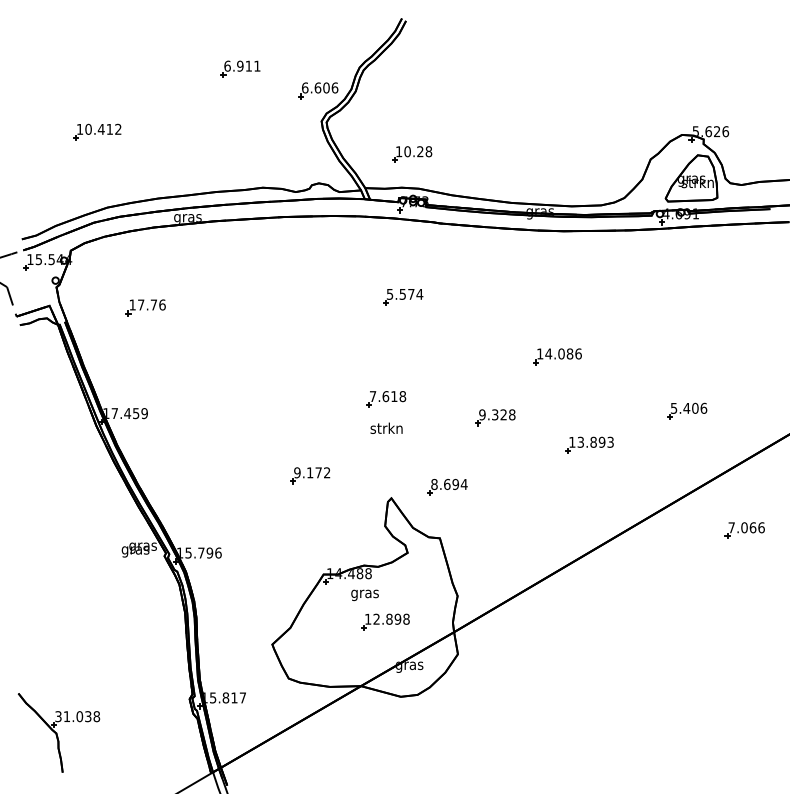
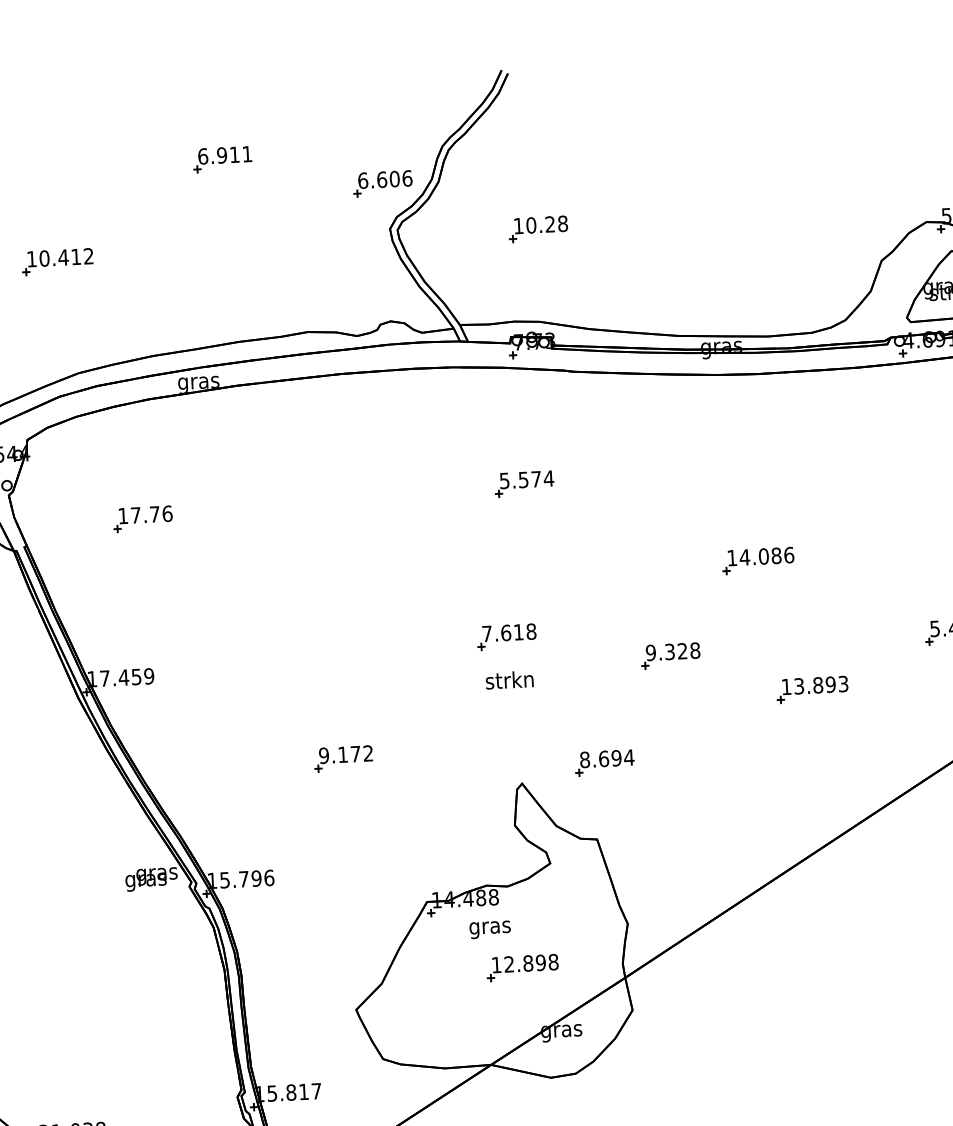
part: (240, 68) -> (222, 158), moved
part: (412, 154) -> (538, 229), moved
part: (310, 475) -> (343, 758), moved

